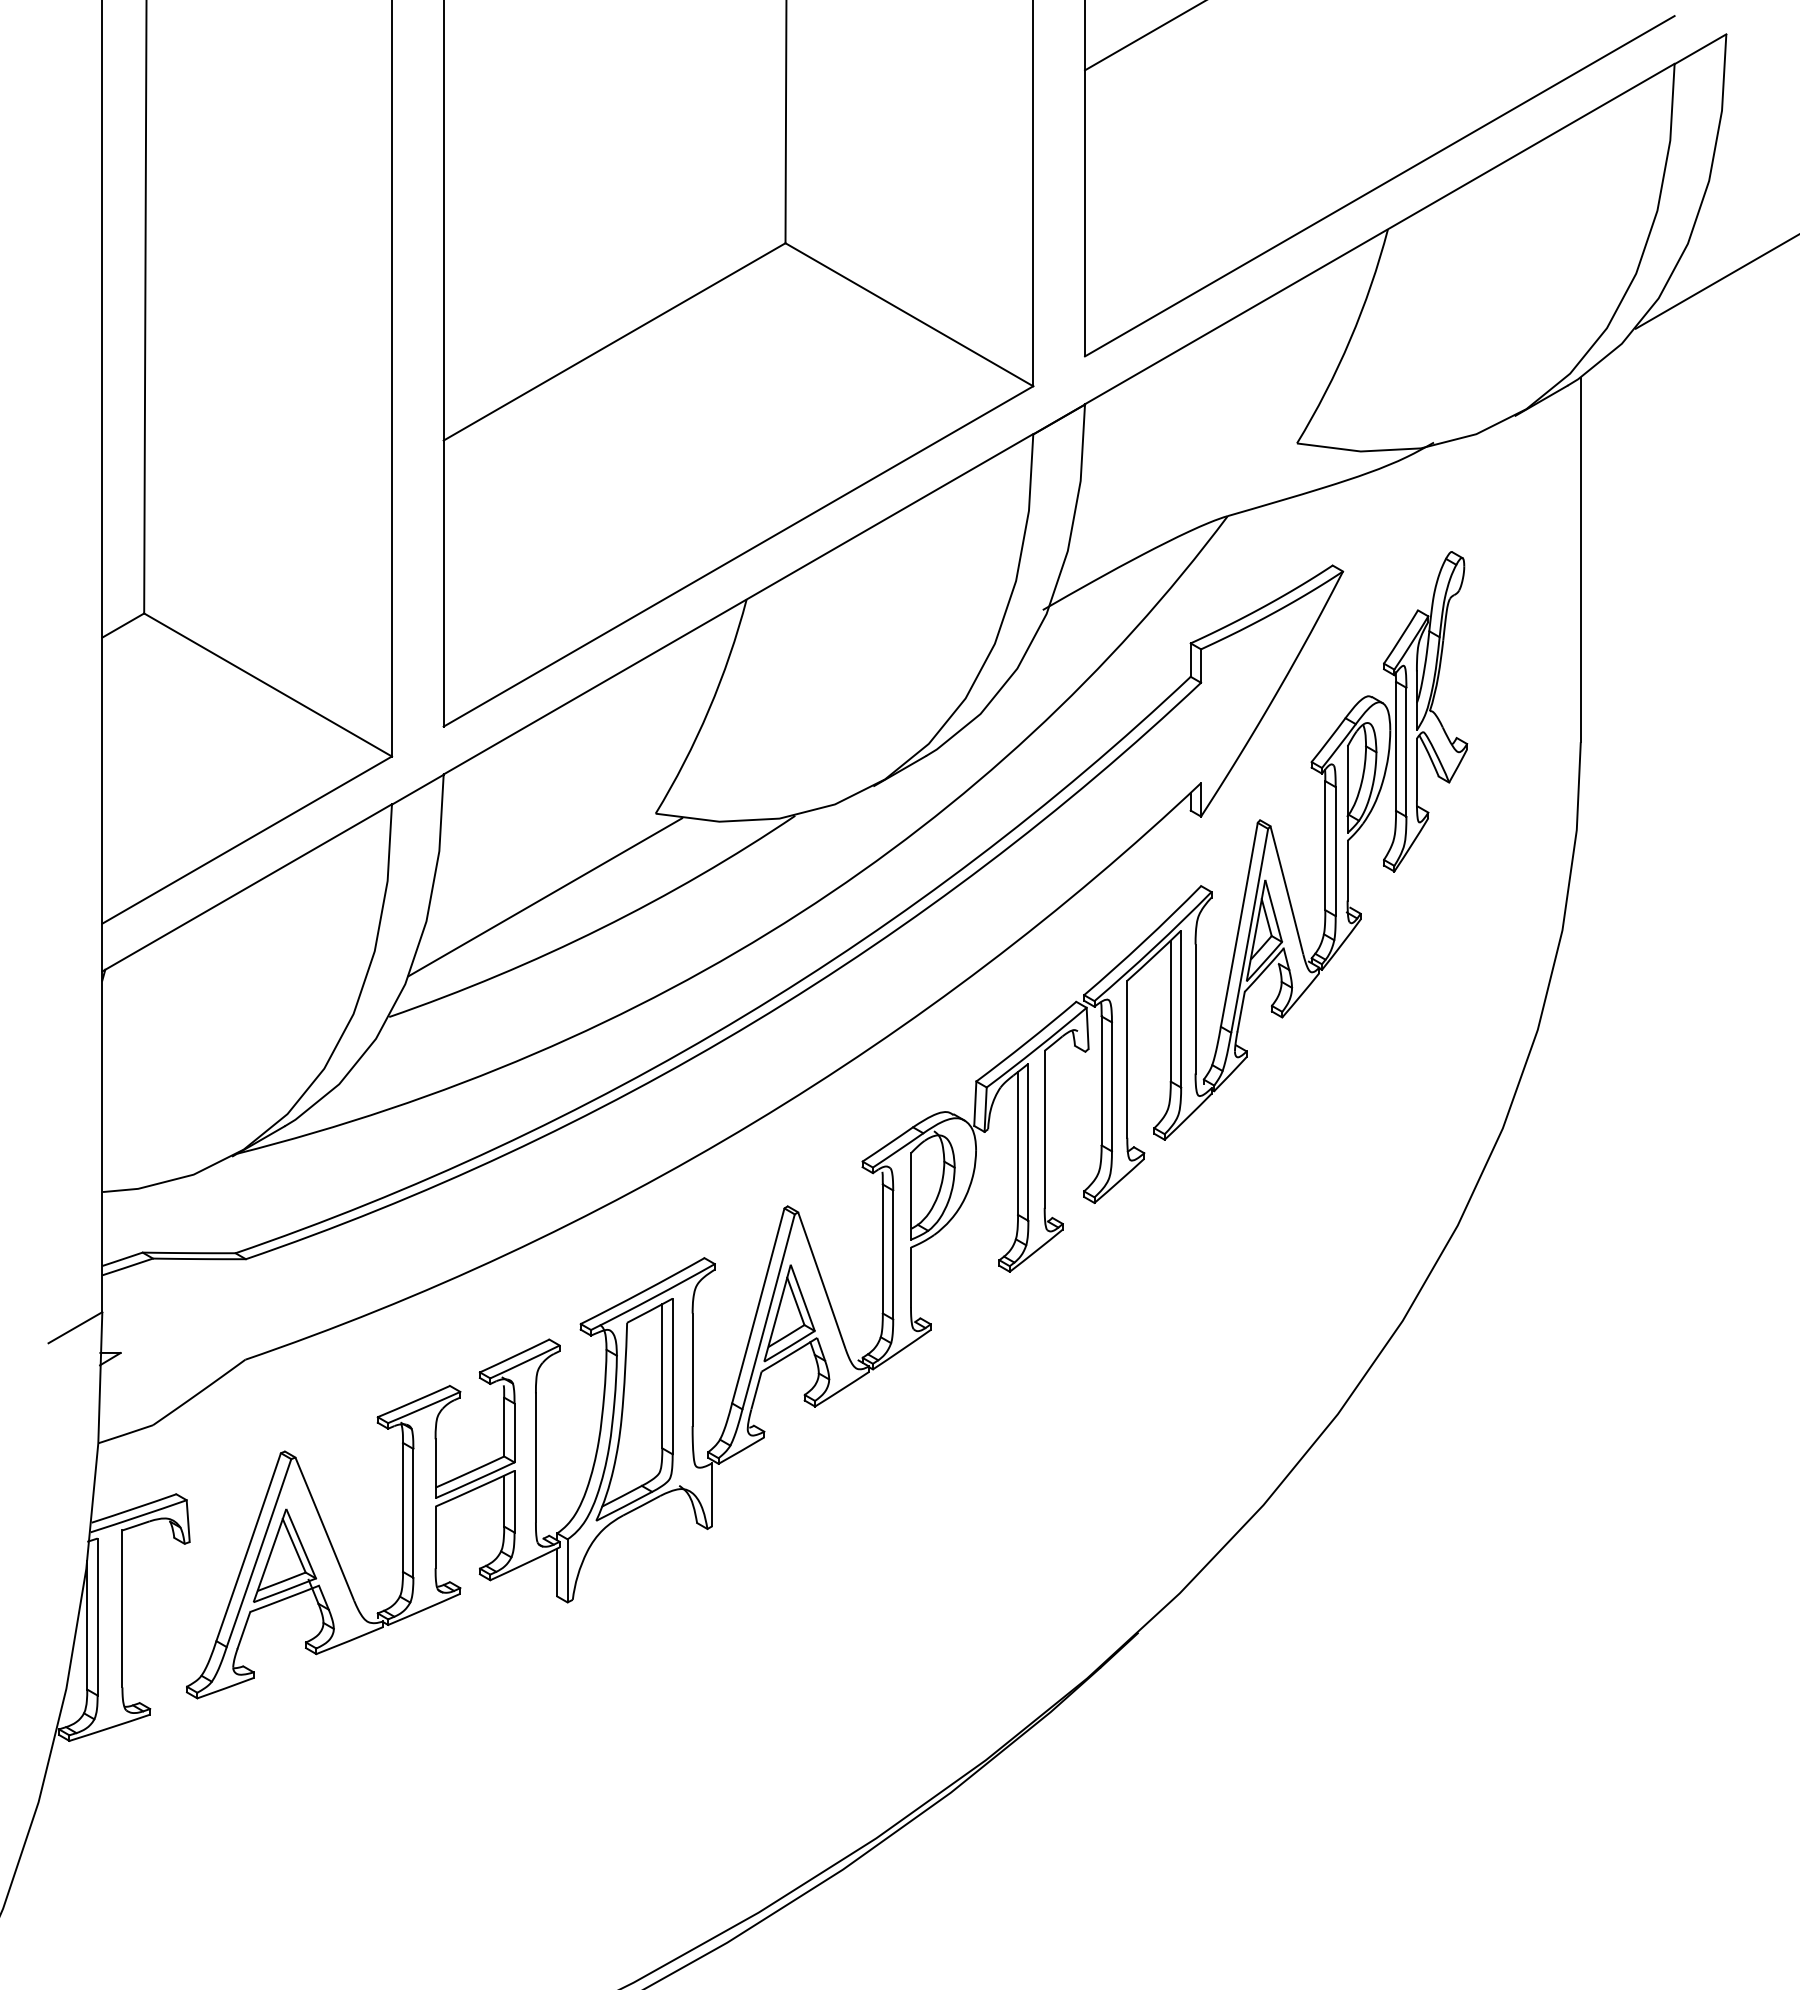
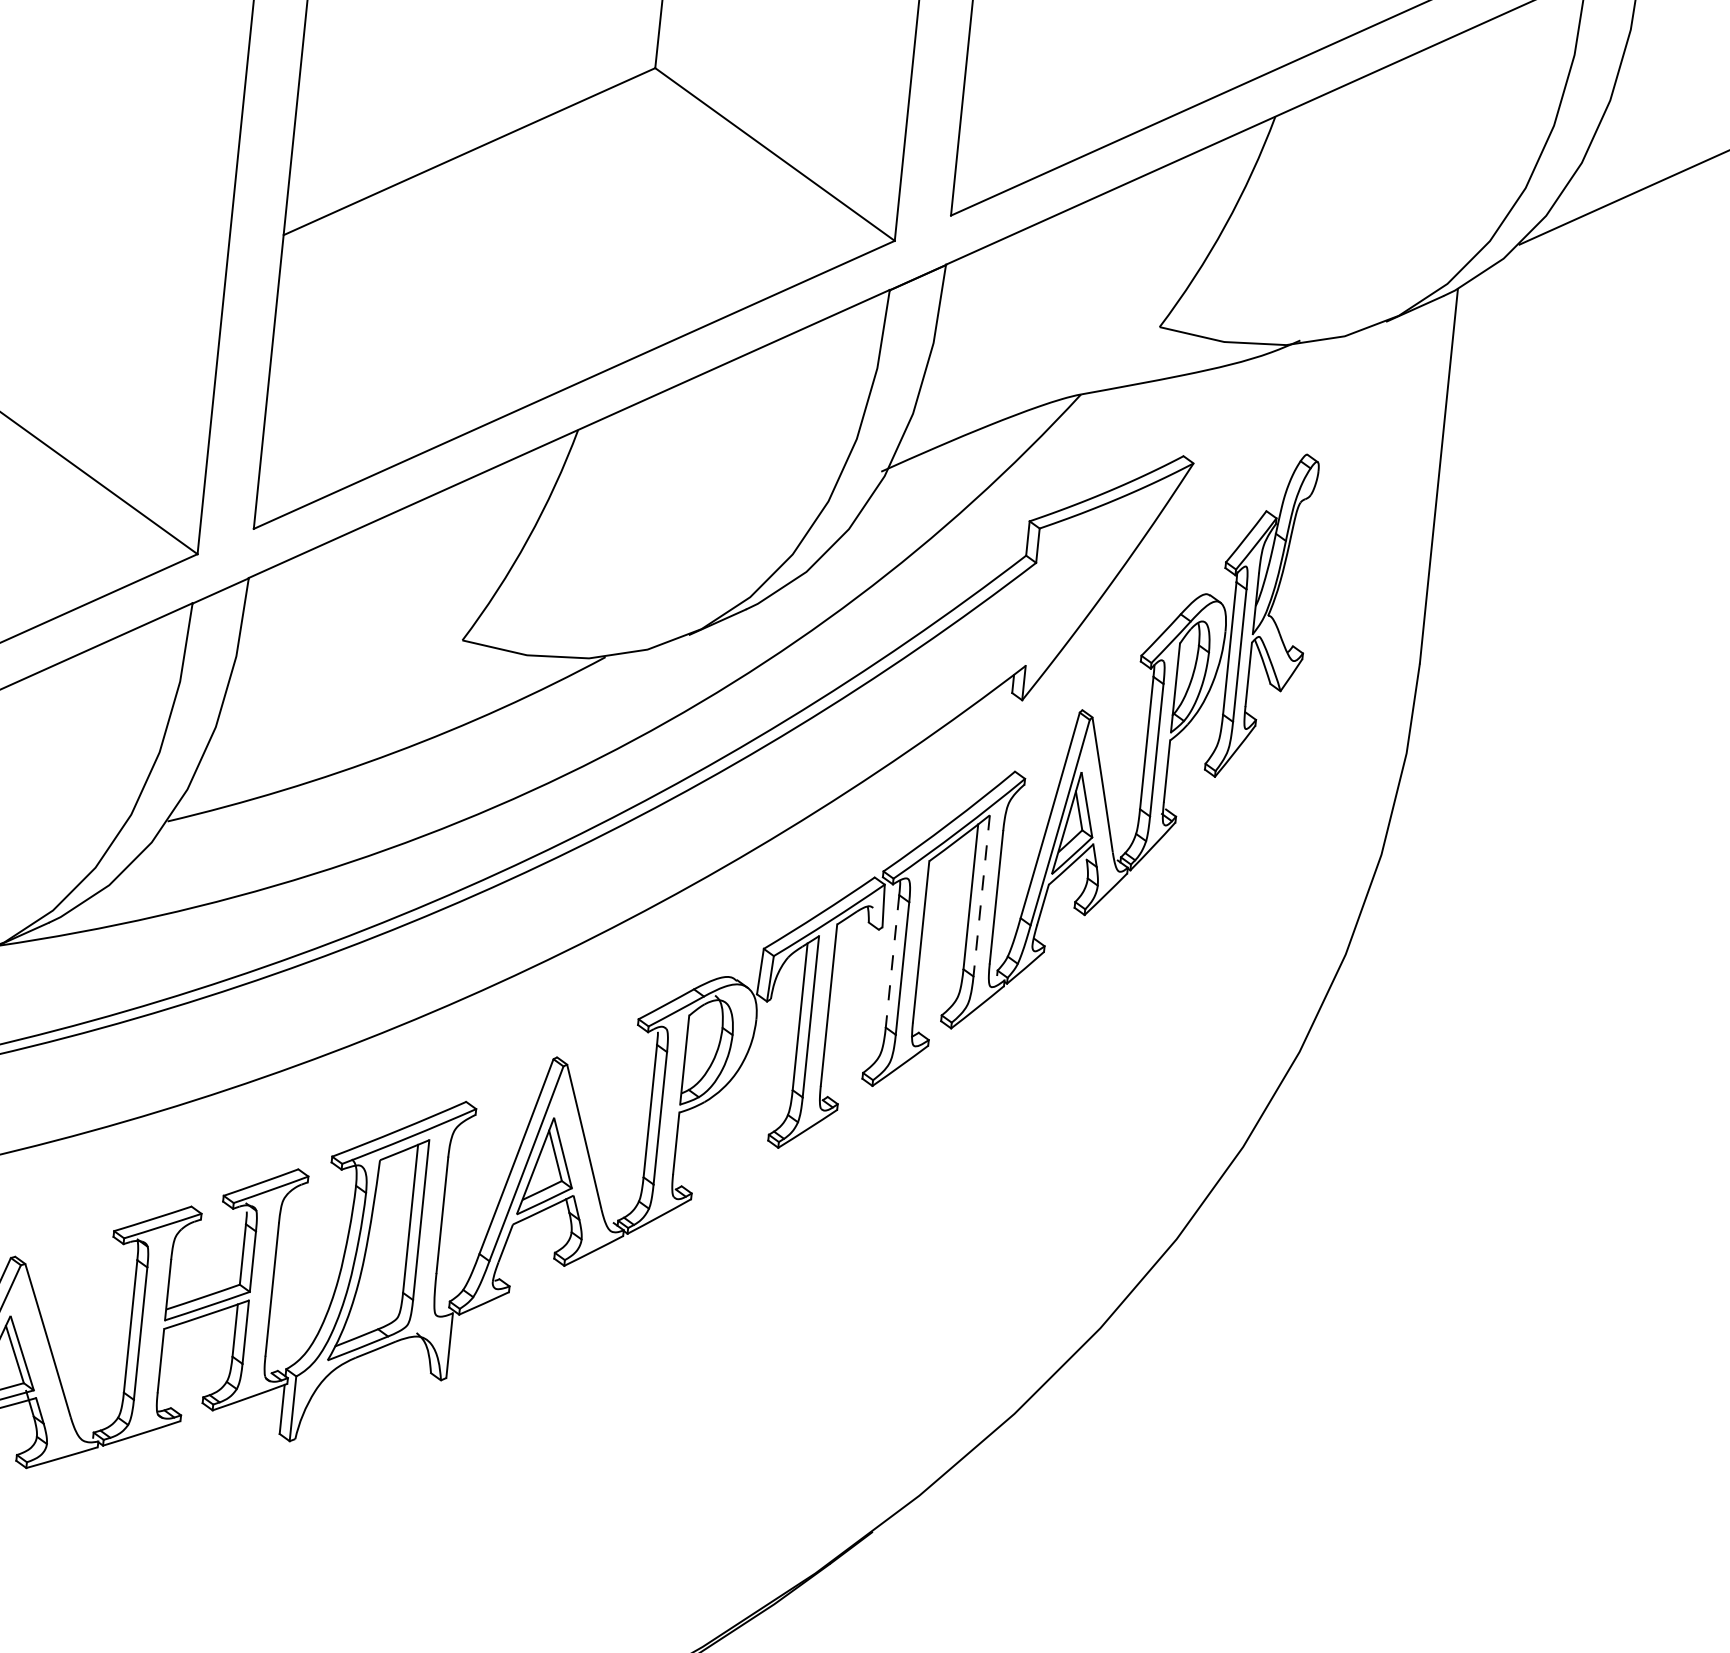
line: (545, 897) -> (340, 714), removed
line: (1181, 1009) -> (981, 896), solid -> dashed
line: (1101, 1081) -> (892, 961), solid -> dashed

